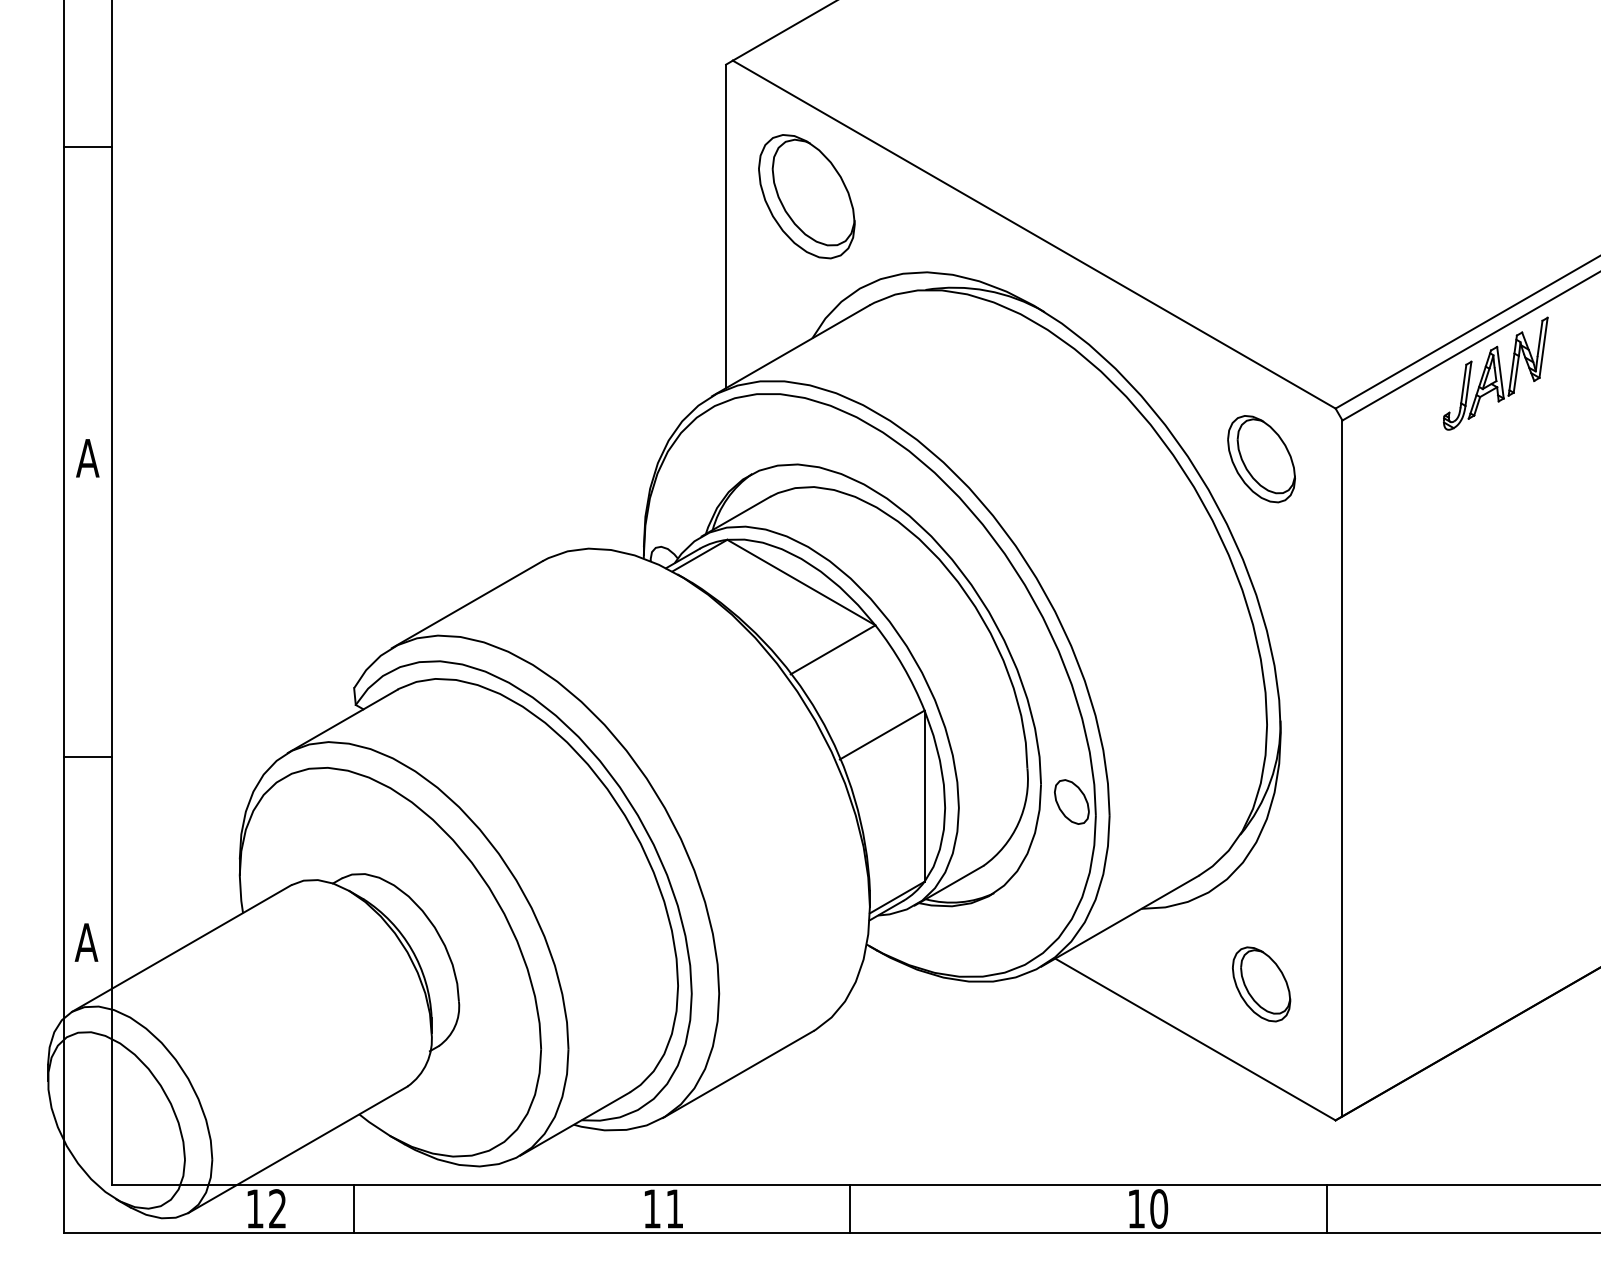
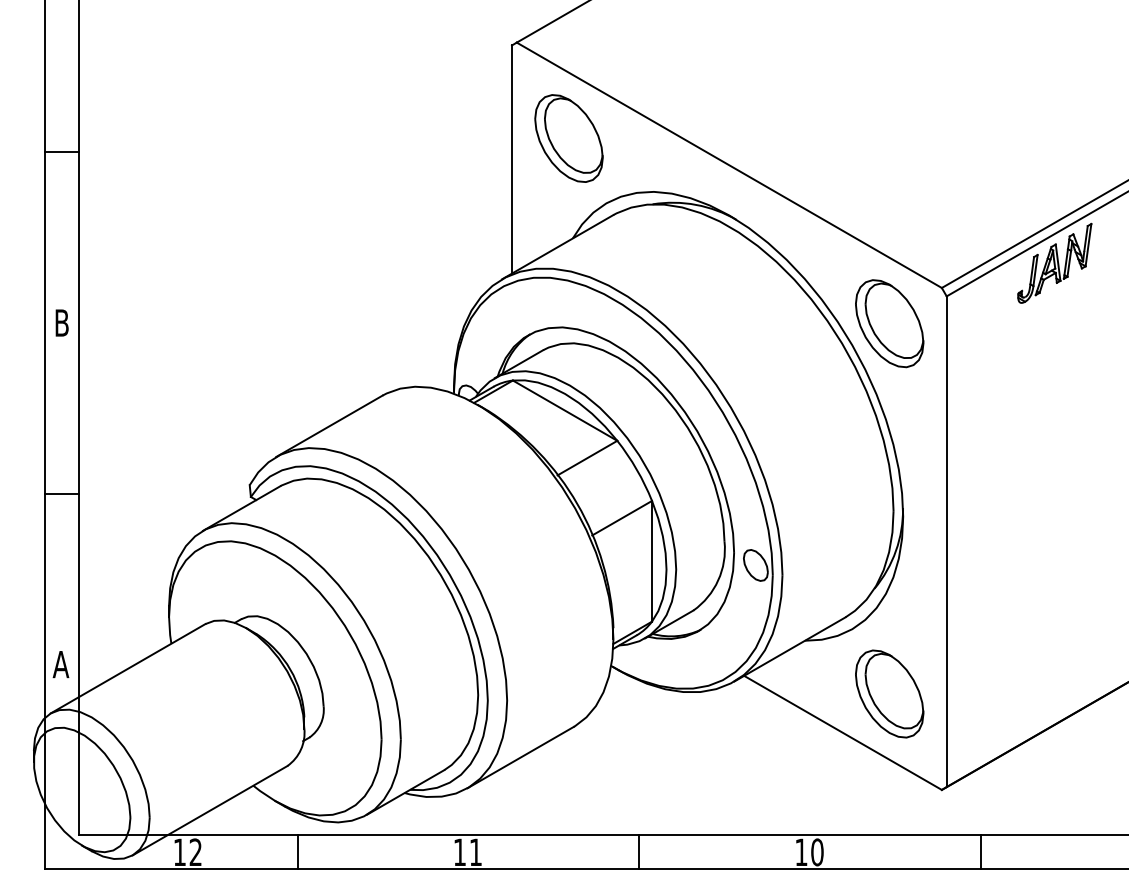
line: (87, 147) -> (61, 152), moved
text: (87, 458) -> (61, 323), A -> B
part: (1261, 458) -> (889, 323), size x1.43
line: (87, 757) -> (61, 493), moved
part: (1261, 984) -> (889, 694), size x1.67
line: (354, 1208) -> (297, 852), moved
line: (849, 1208) -> (639, 852), moved
line: (1326, 1208) -> (980, 852), moved

